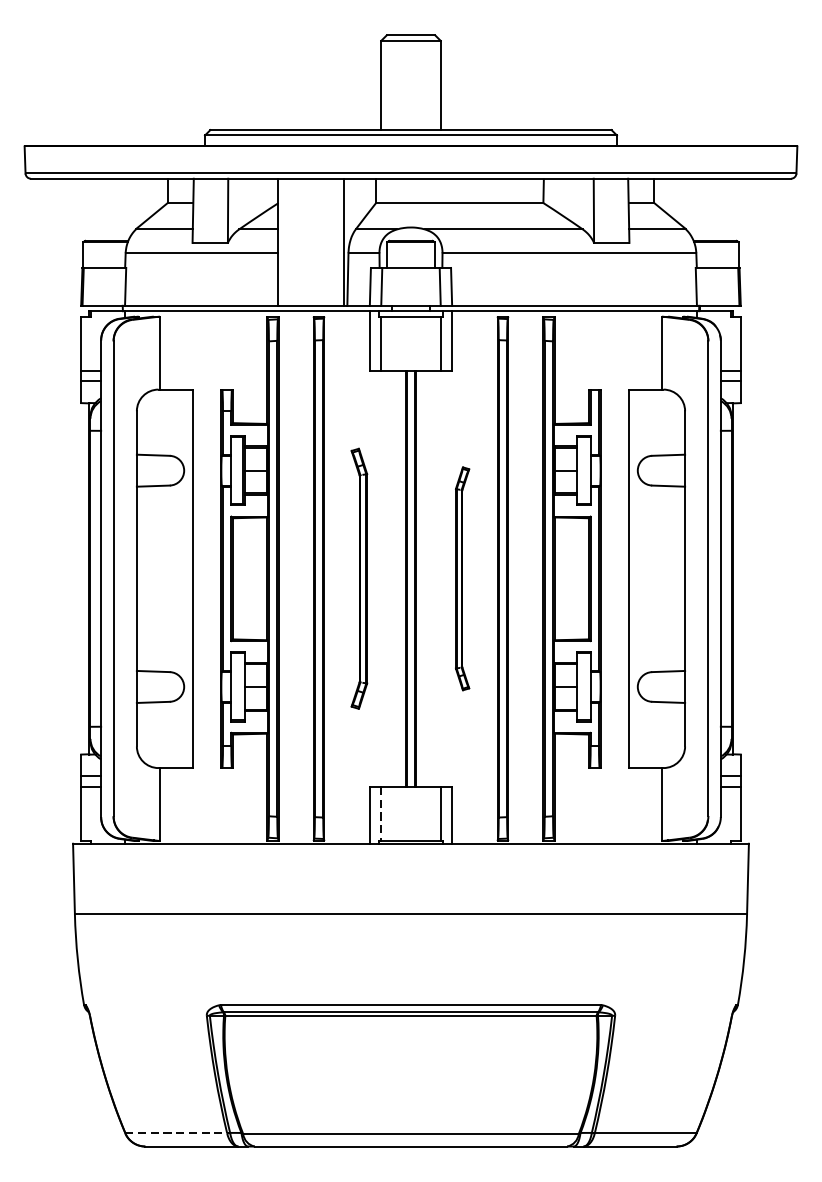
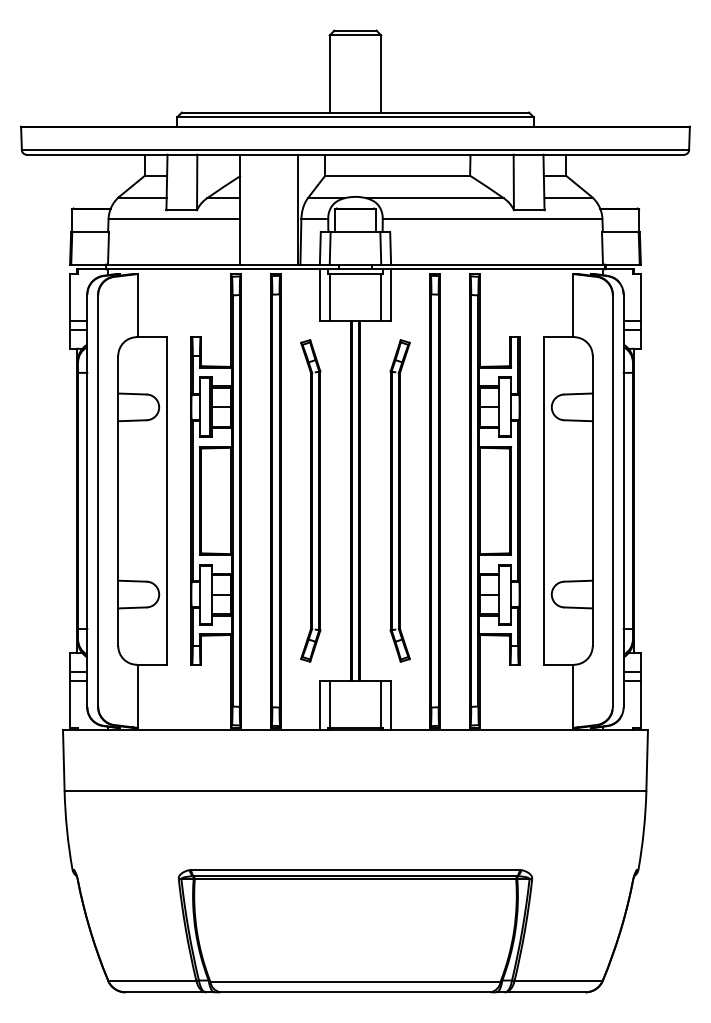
part: (359, 578) -> (310, 500), size x1.43
part: (461, 578) -> (399, 500), size x1.67
line: (380, 815) -> (329, 705), dashed -> solid
line: (176, 1132) -> (152, 980), dashed -> solid

